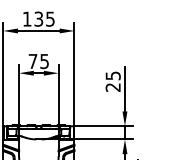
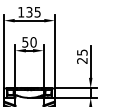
text: (38, 61) -> (29, 42), 75 -> 50

